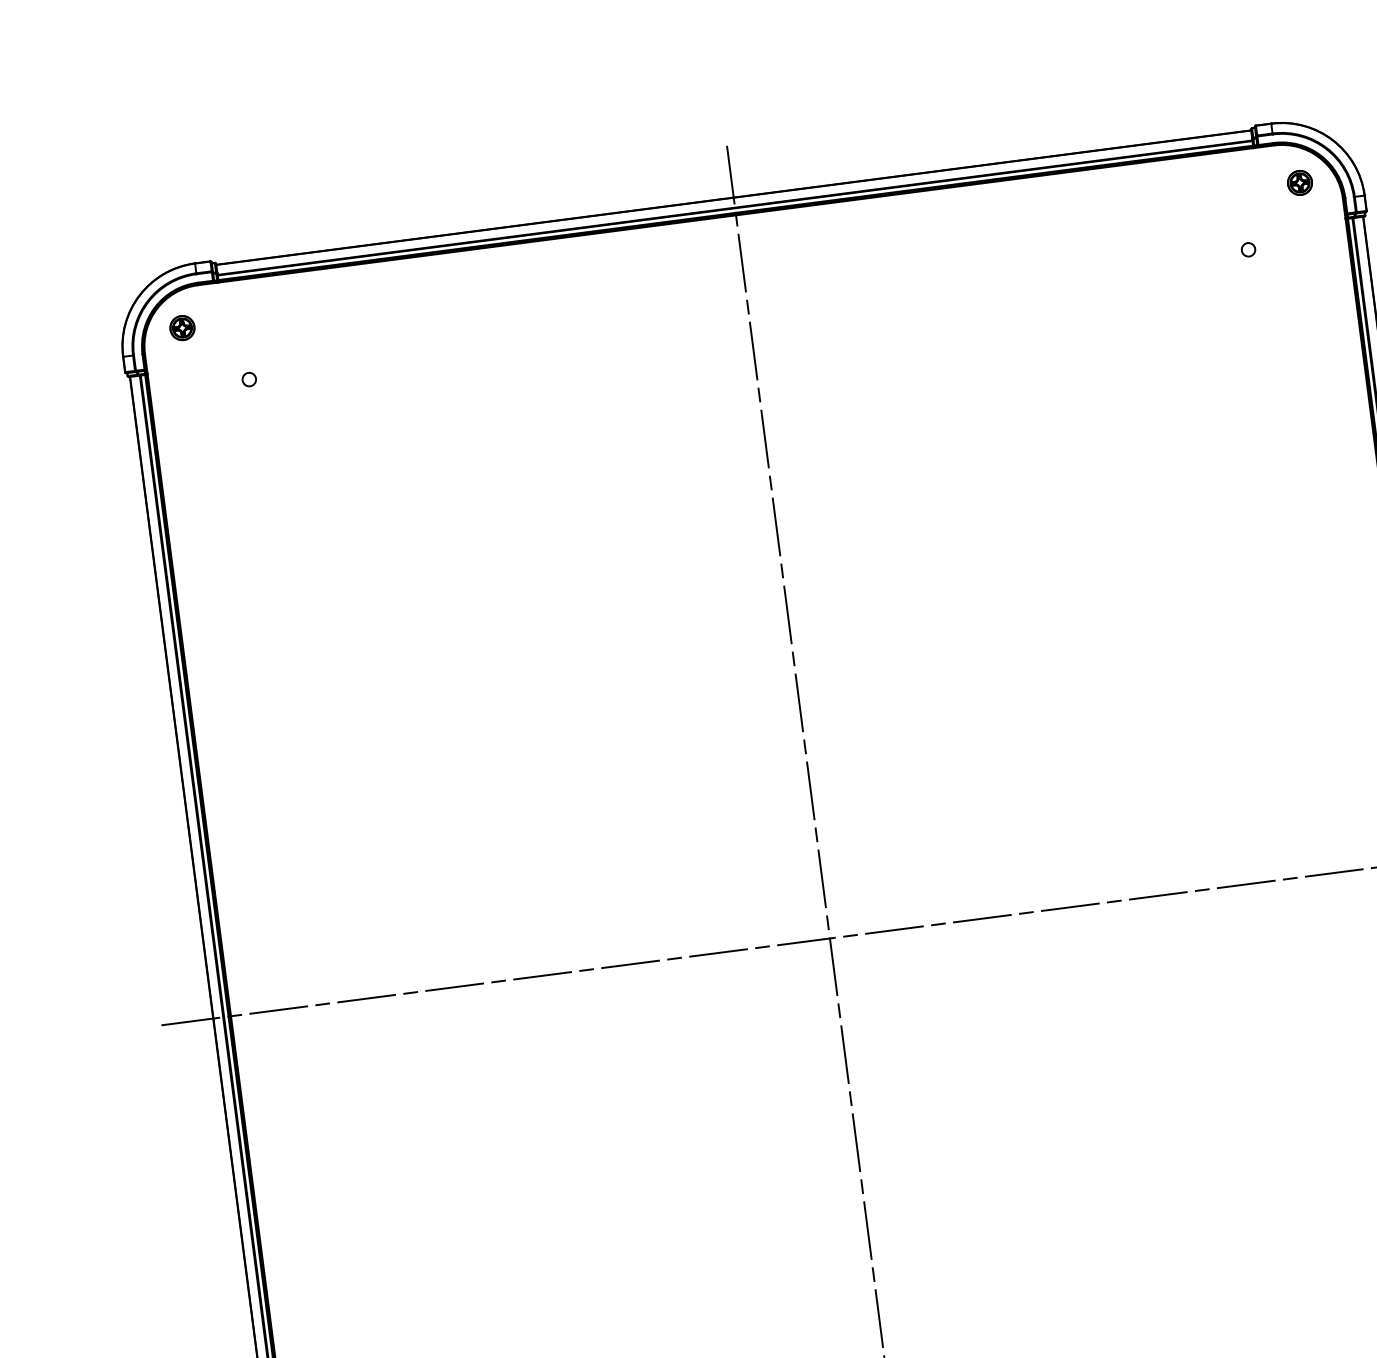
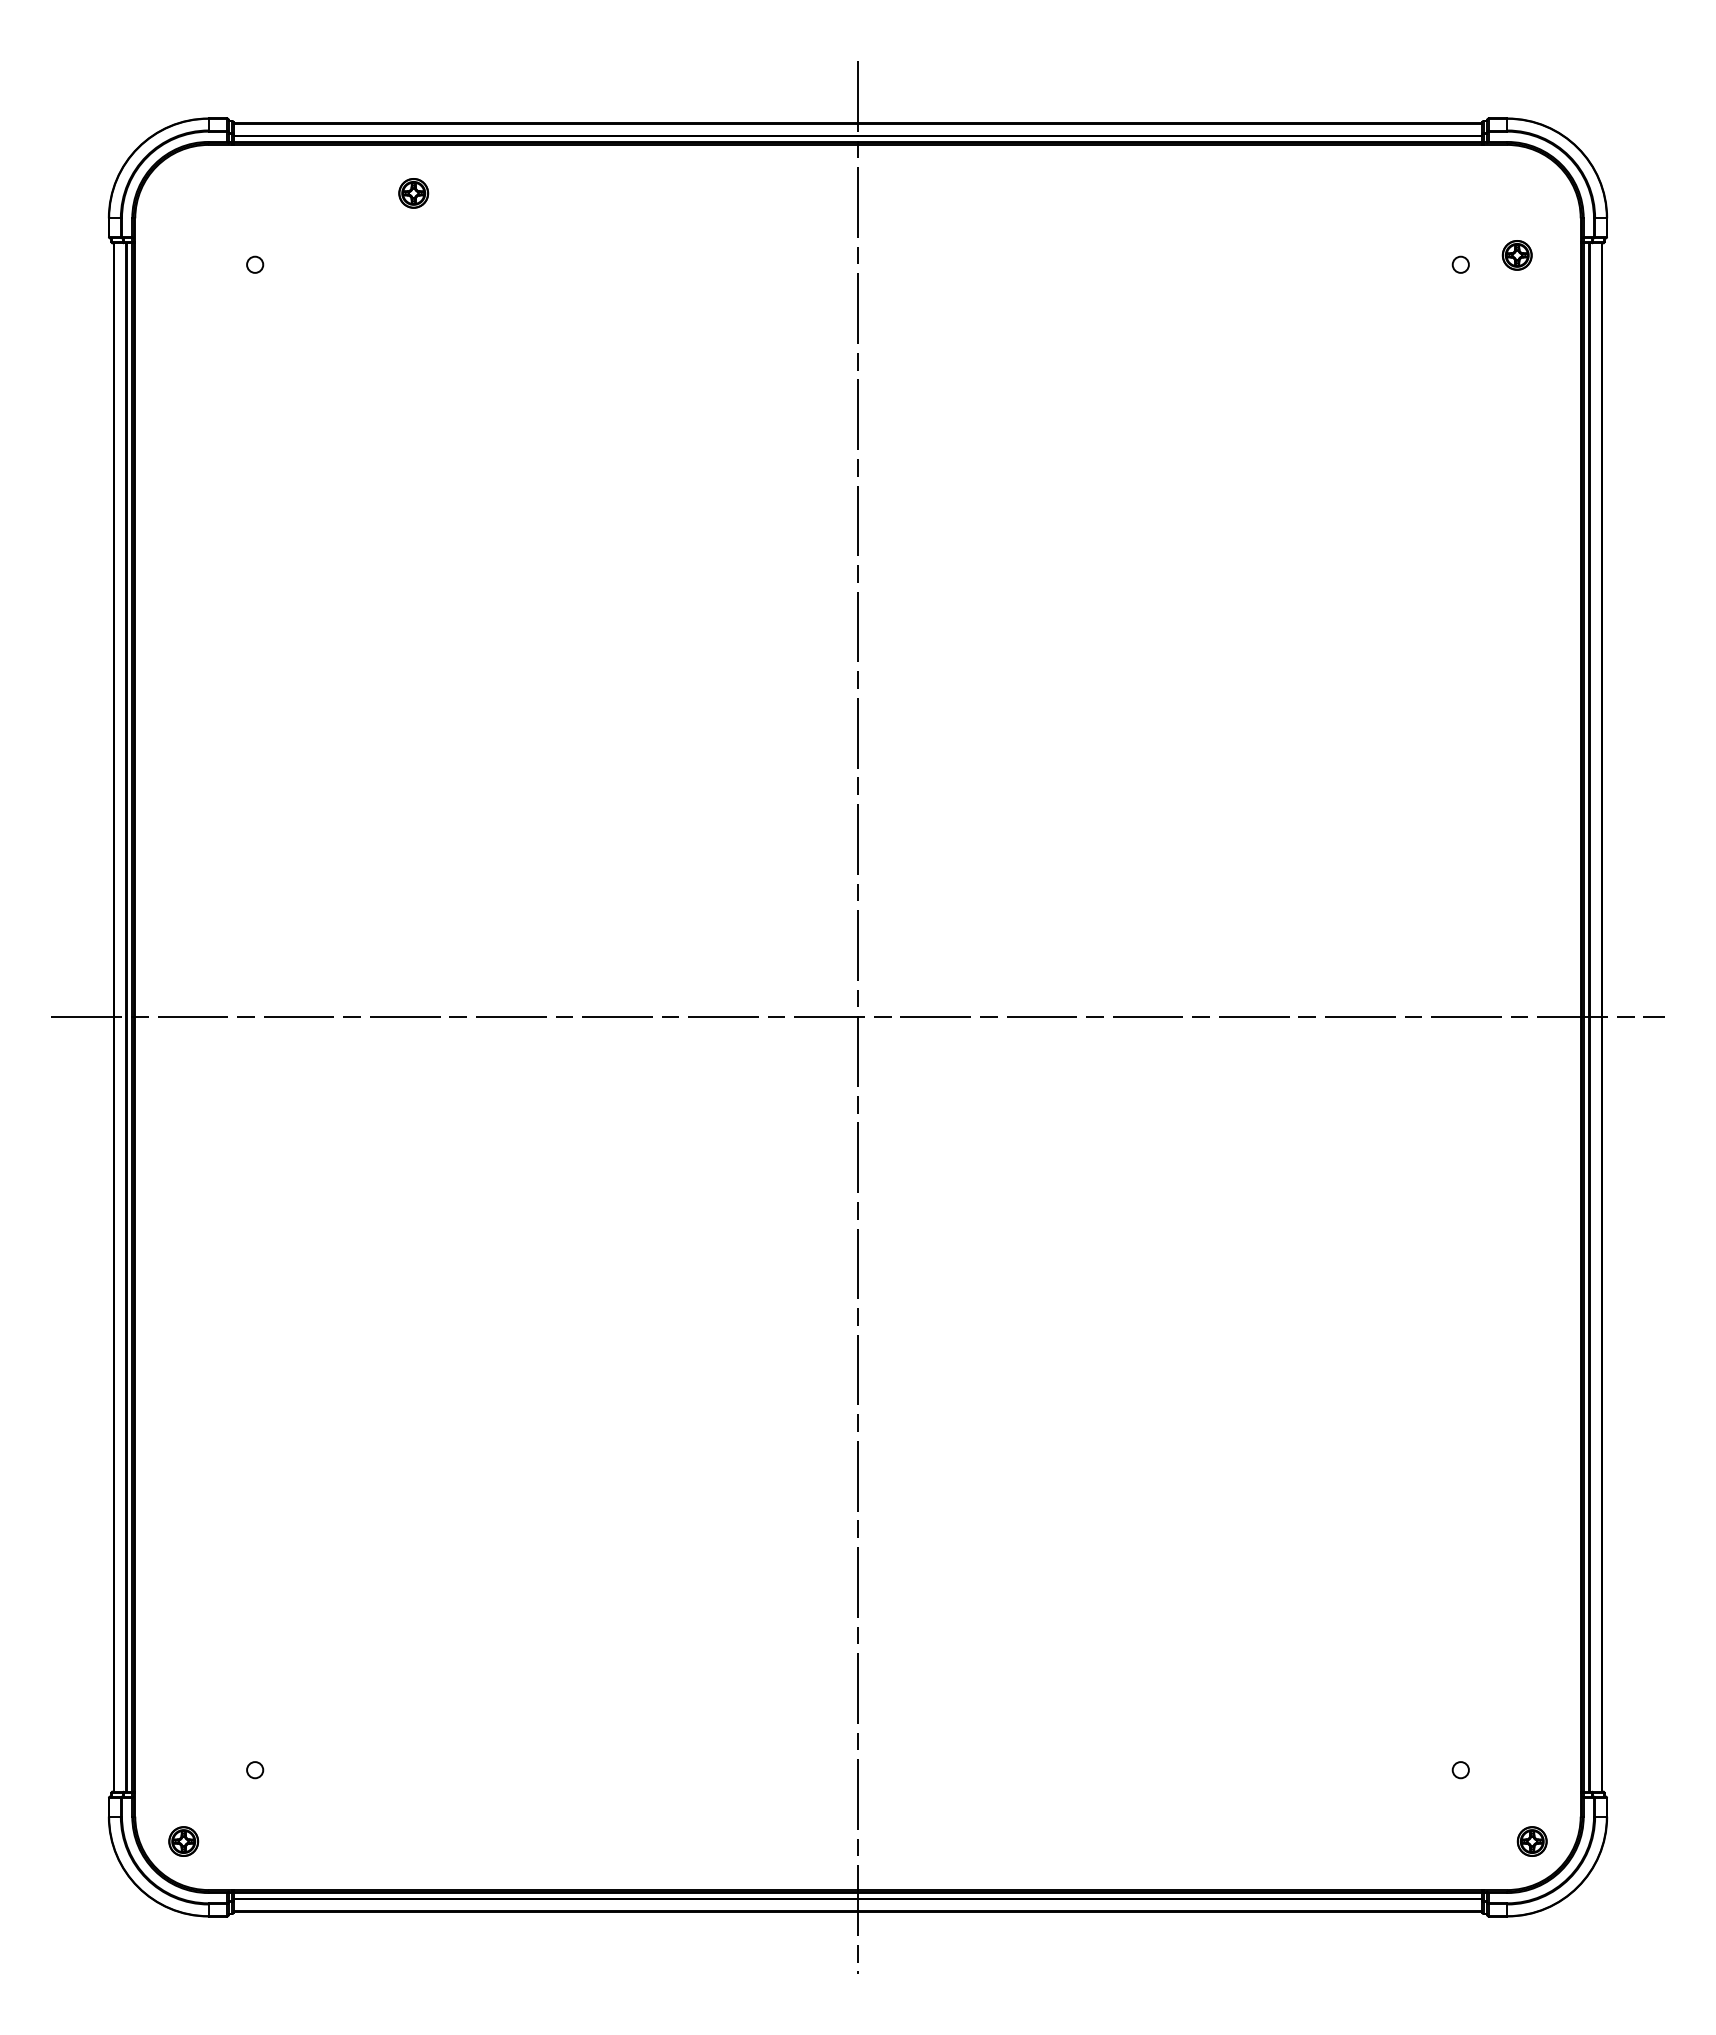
part: (1299, 183) -> (1516, 255), moved
part: (182, 328) -> (413, 193), moved

